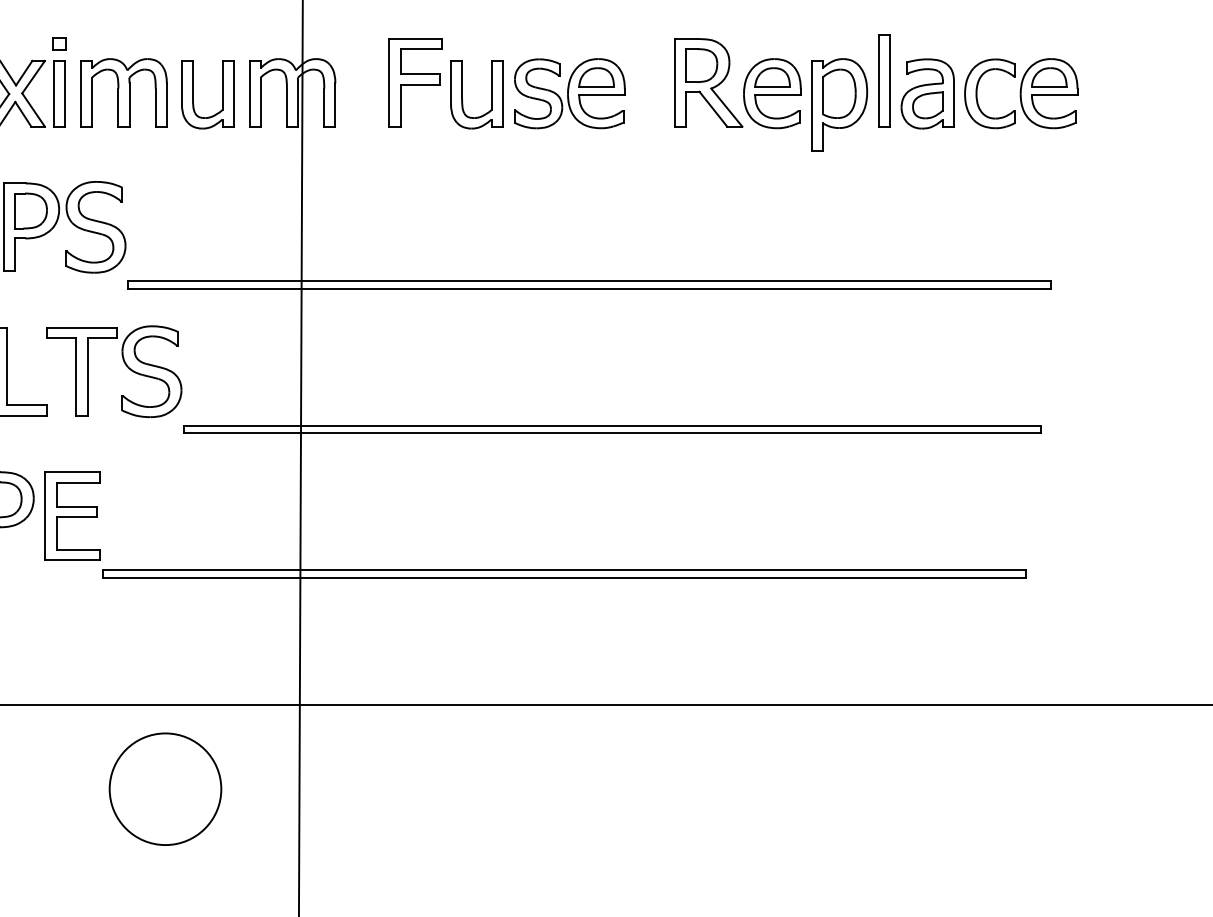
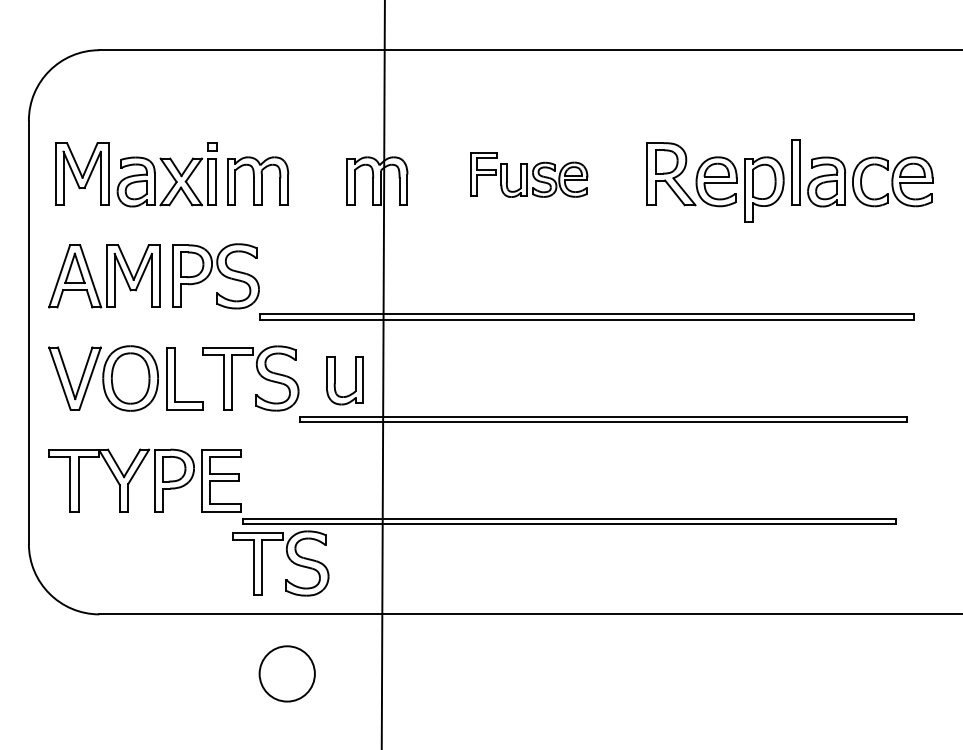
part: (507, 83) -> (529, 174), size x0.7
part: (194, 94) -> (335, 380), moved
part: (165, 624) -> (287, 557), added
circle: (164, 788) -> (286, 673), size x0.7

